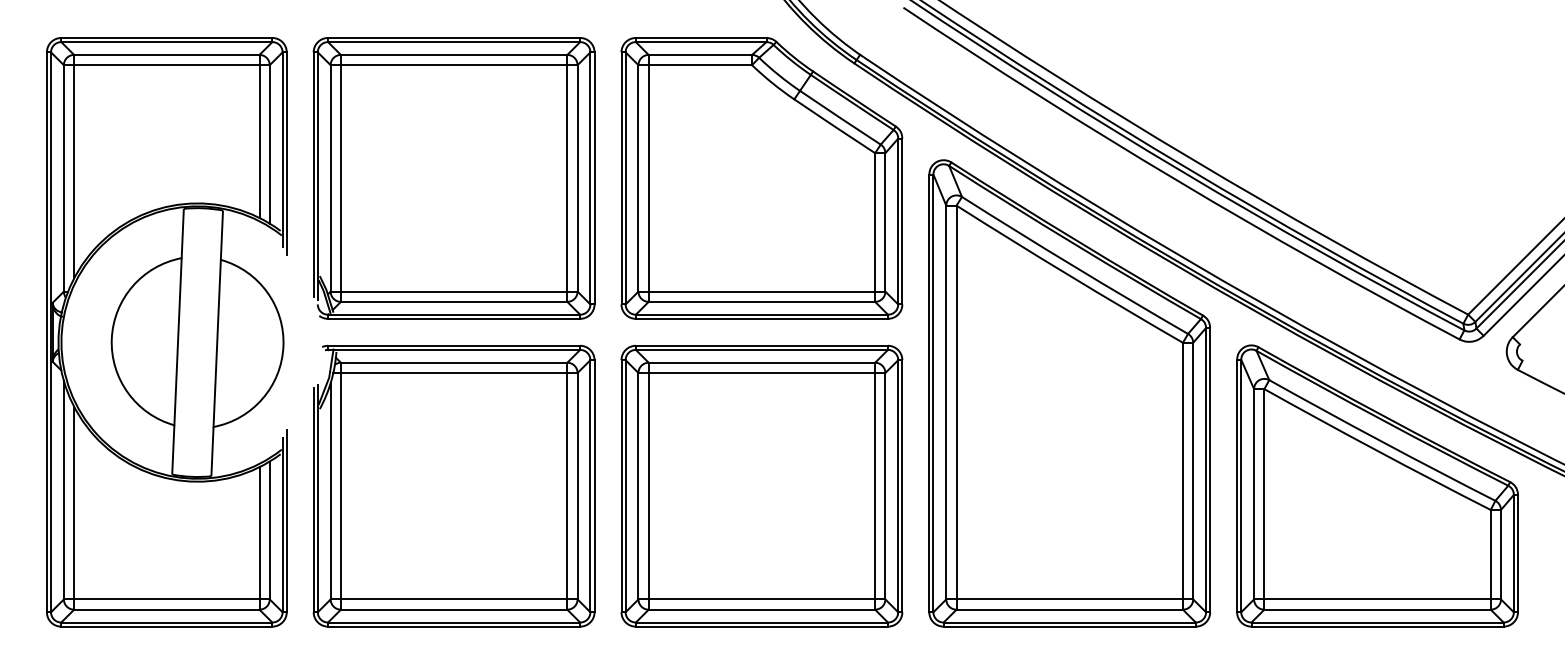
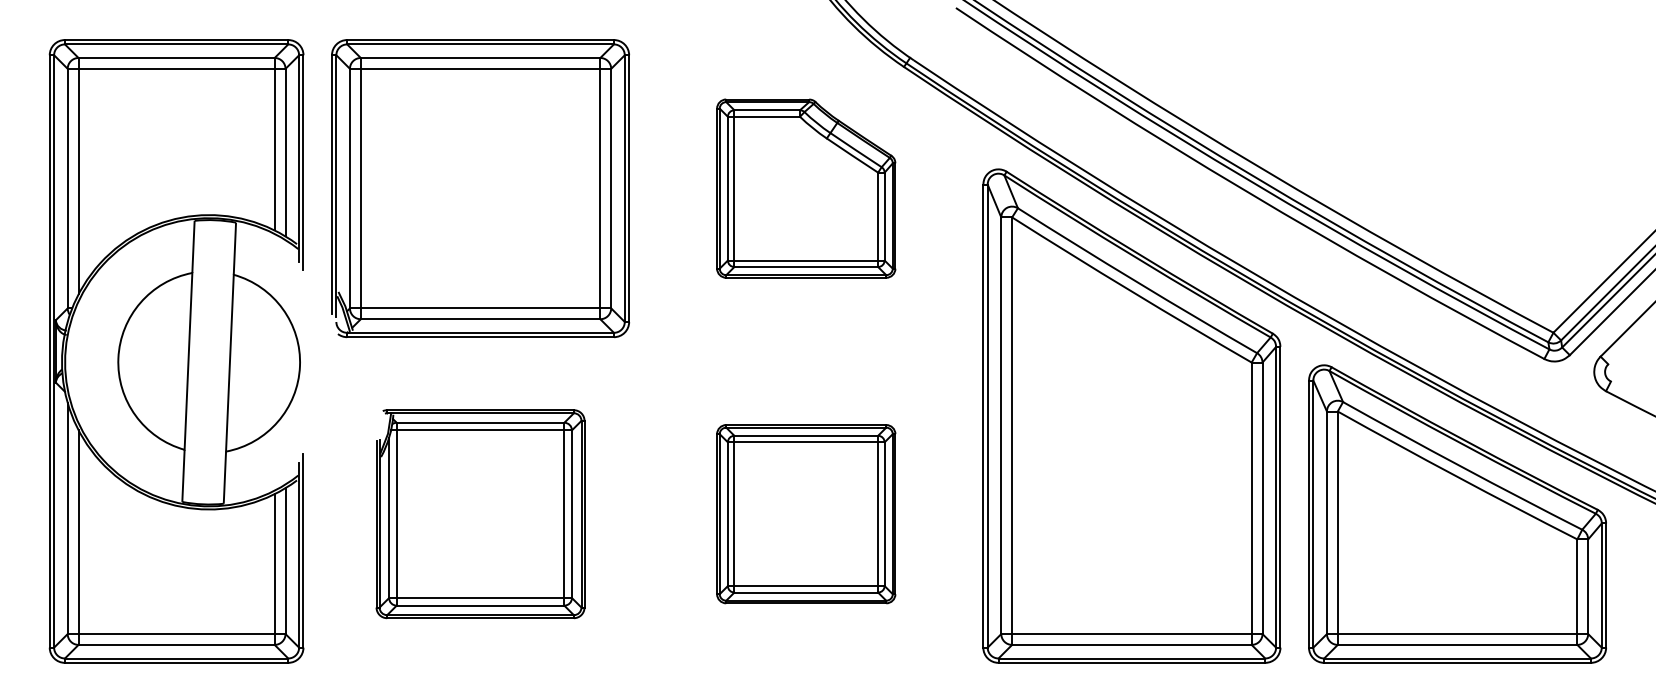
part: (761, 178) -> (805, 188), size x0.6
part: (453, 485) -> (479, 513), size x0.7
part: (761, 485) -> (805, 513), size x0.6

